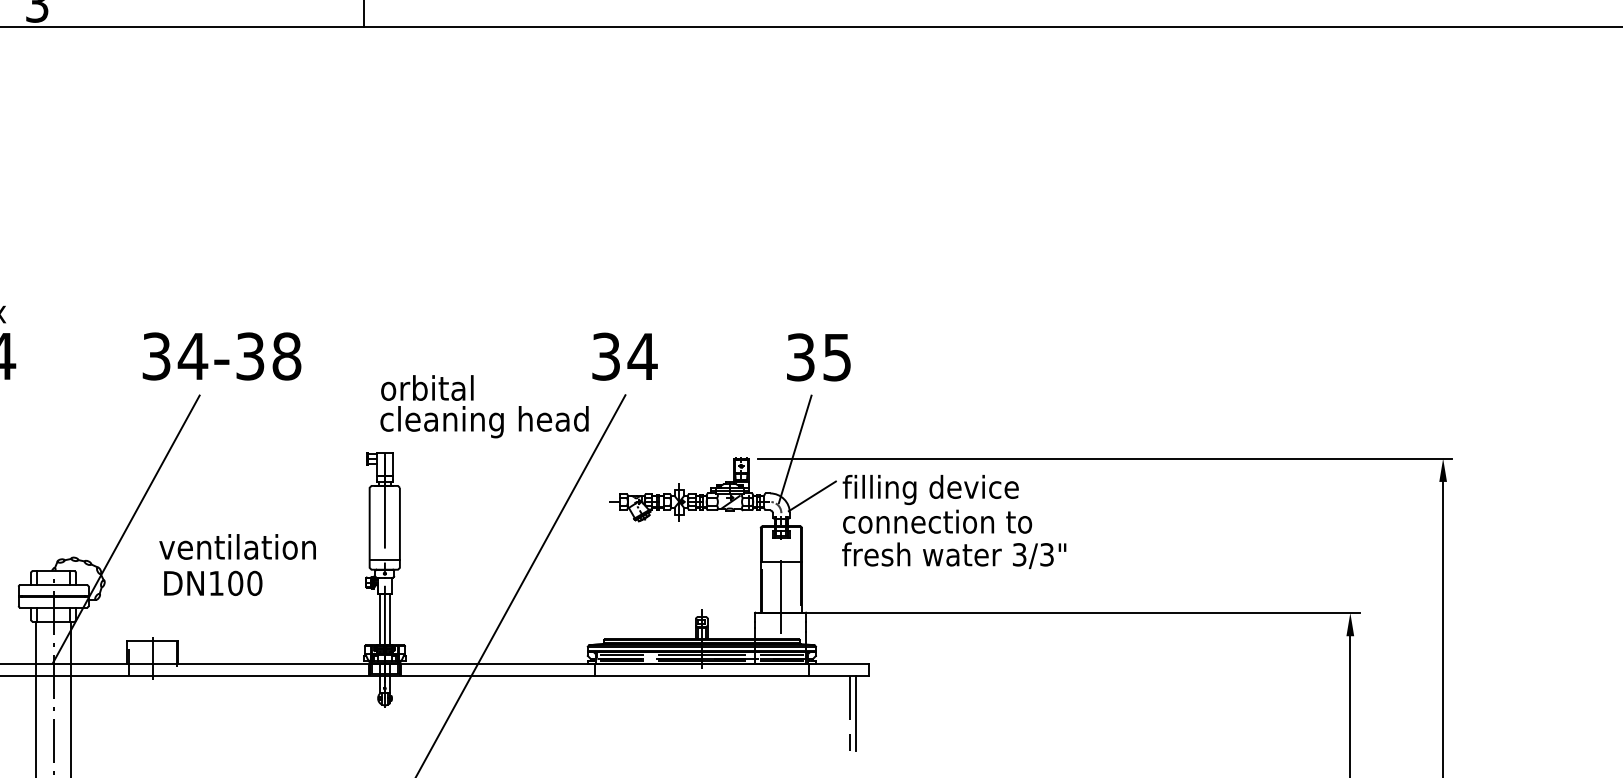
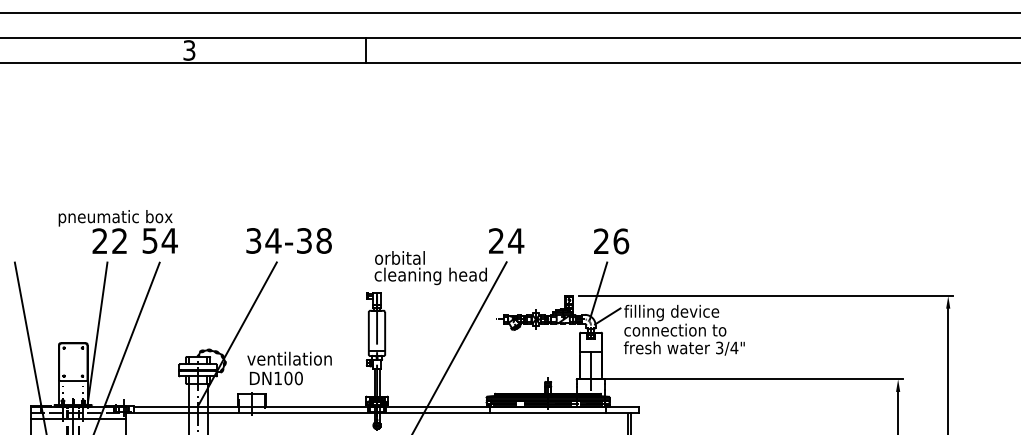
text: (606, 357) -> (496, 241), 34 -> 24
text: (819, 357) -> (611, 241), 35 -> 26
text: (1047, 553) -> (734, 347), 3/3" -> 3/4"
text: (237, 564) -> (289, 368), moved

